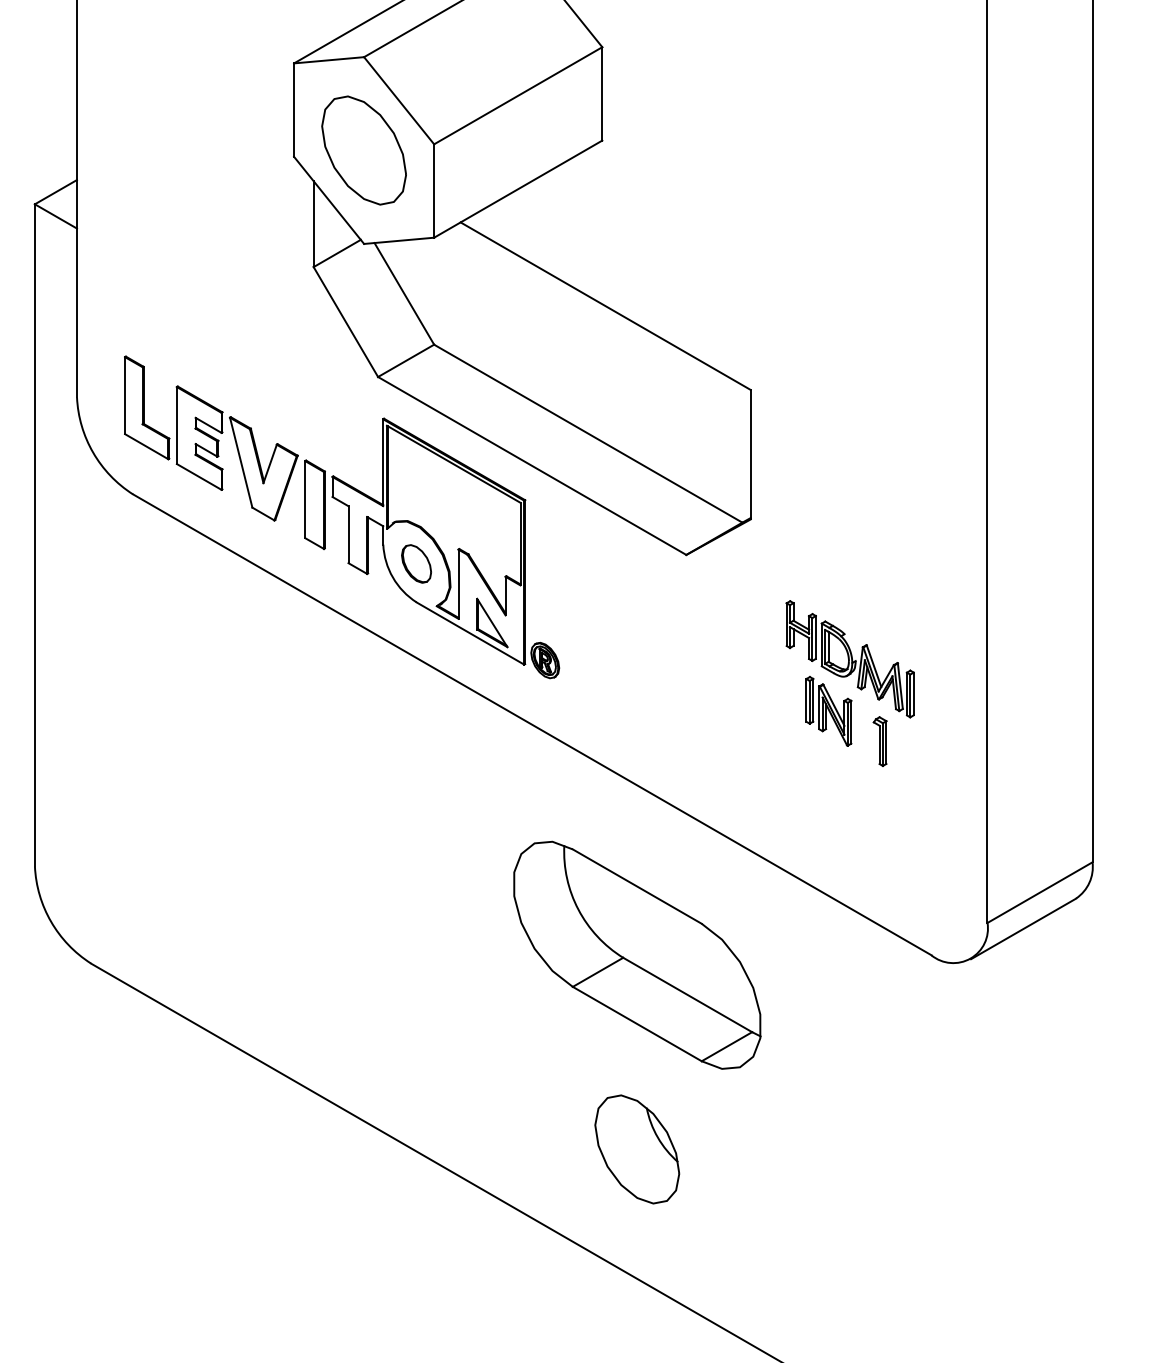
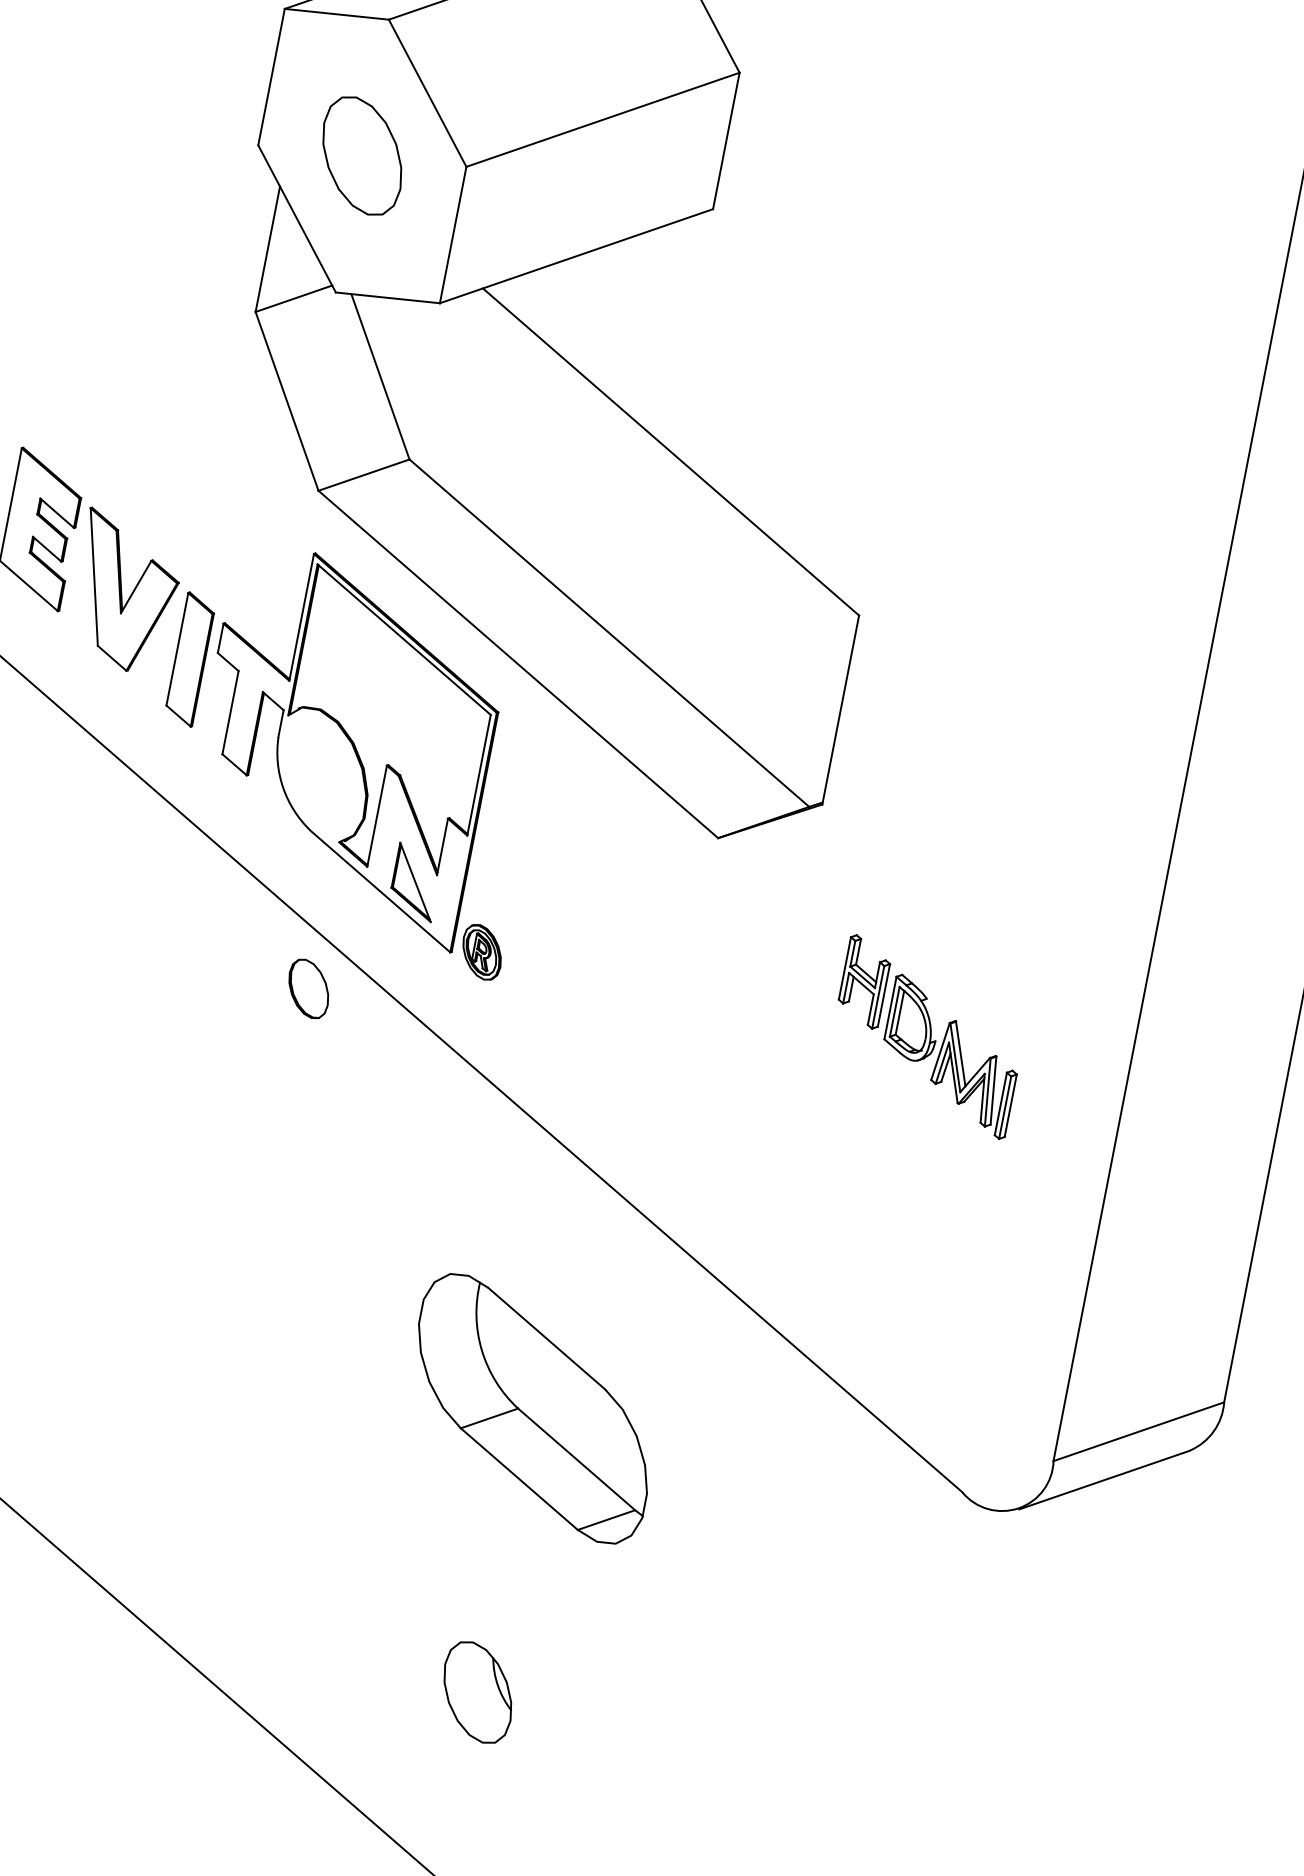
part: (363, 150) -> (361, 155), size x0.7
part: (416, 563) -> (308, 988), moved
part: (828, 711) -> (881, 1107), removed
part: (879, 741) -> (947, 1165), removed
part: (637, 954) -> (533, 1407), size x0.7
part: (637, 1149) -> (478, 1692), size x0.6

